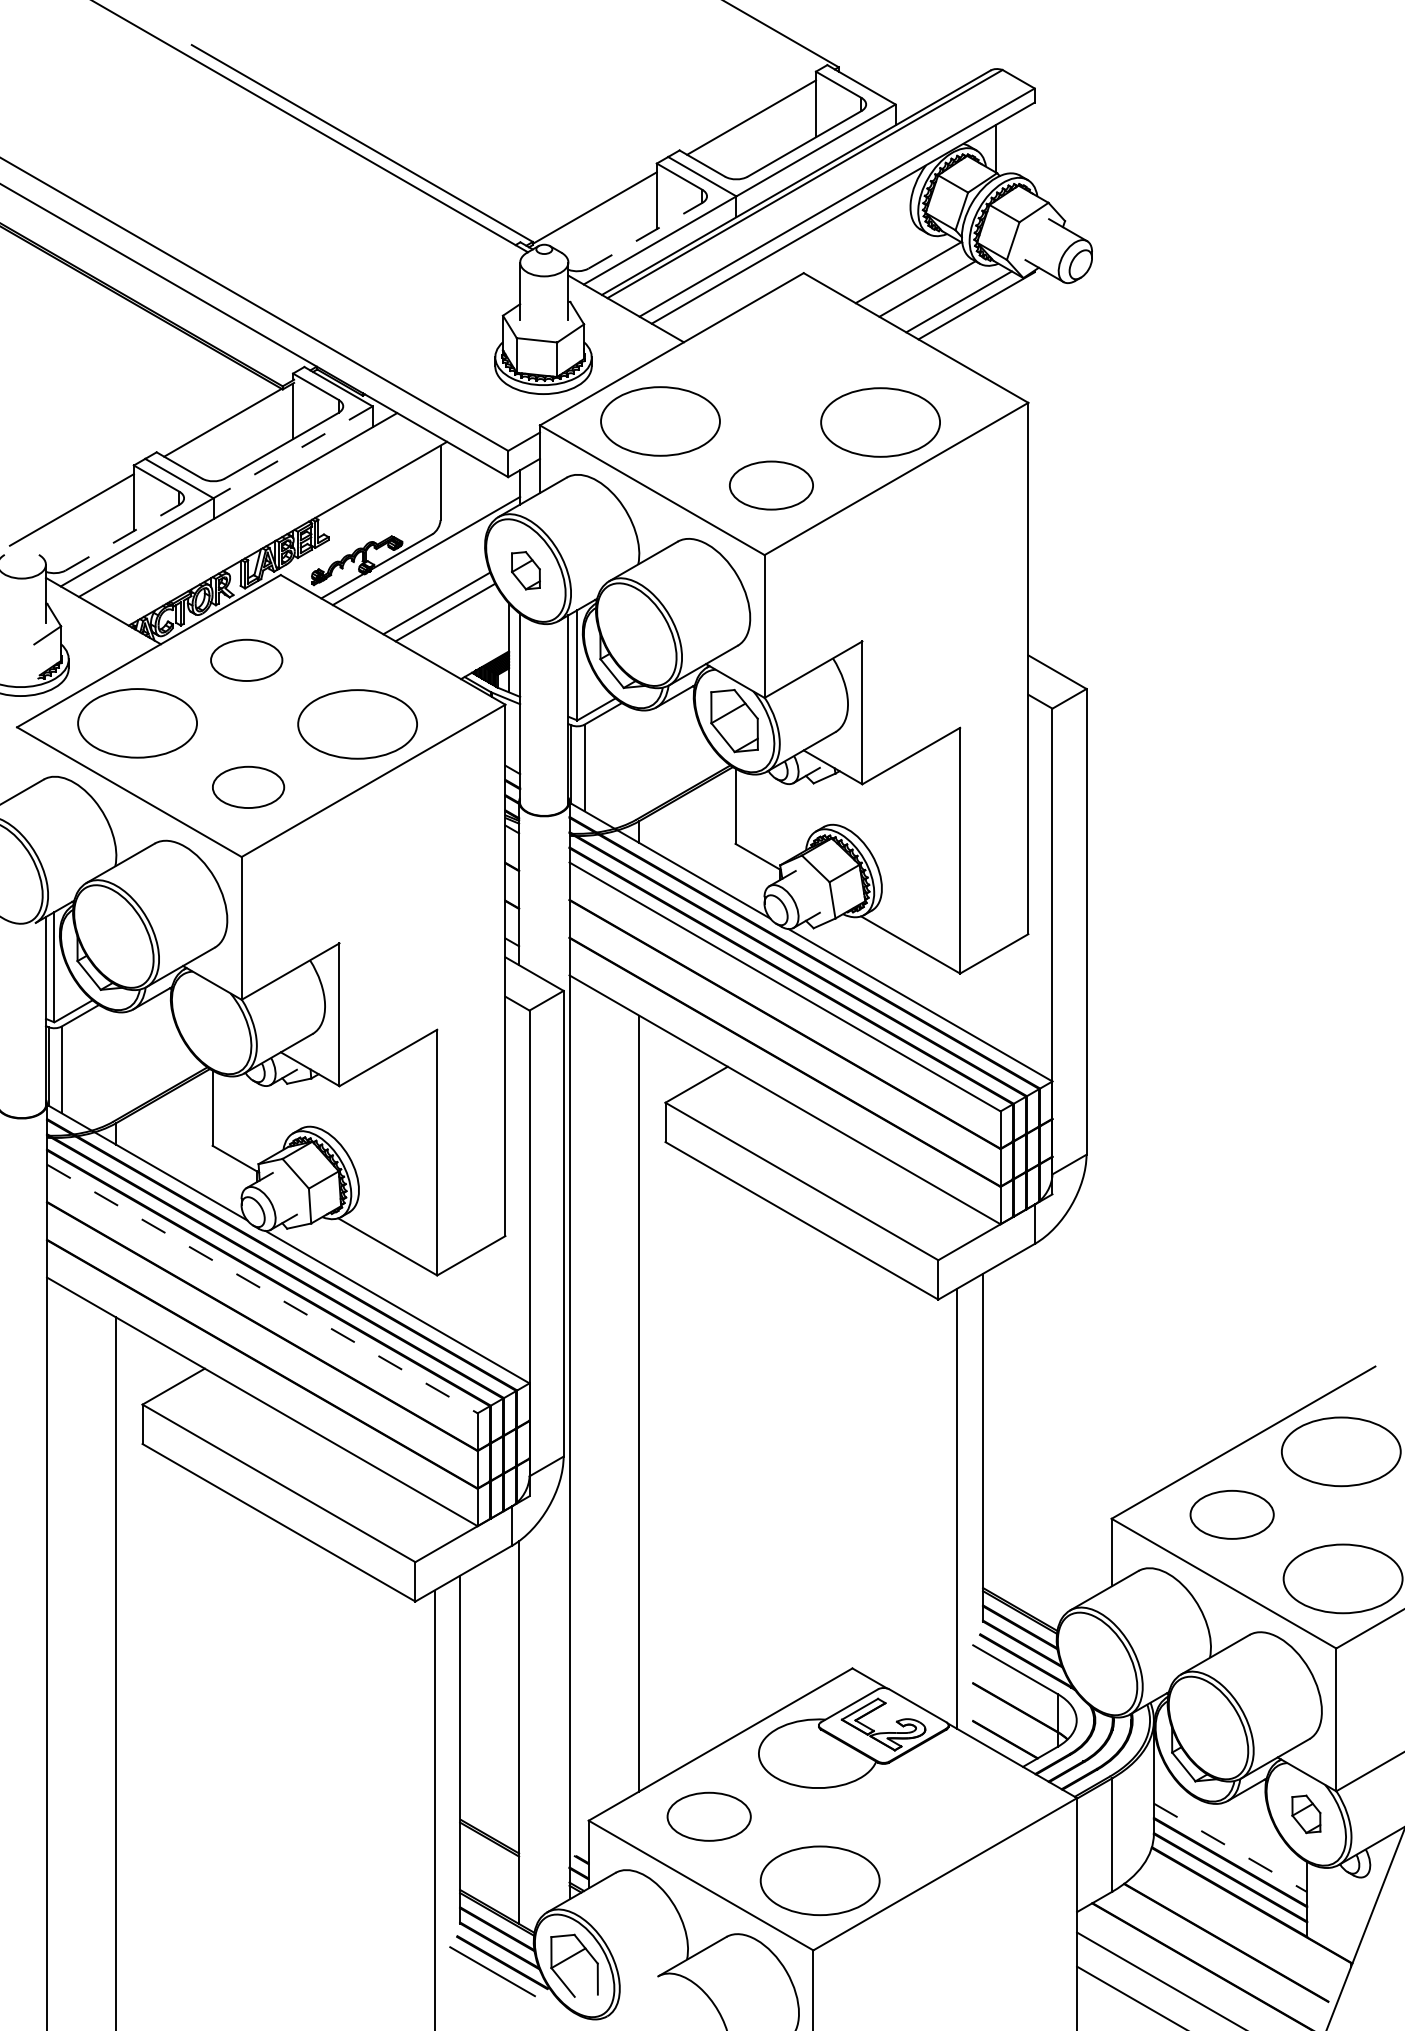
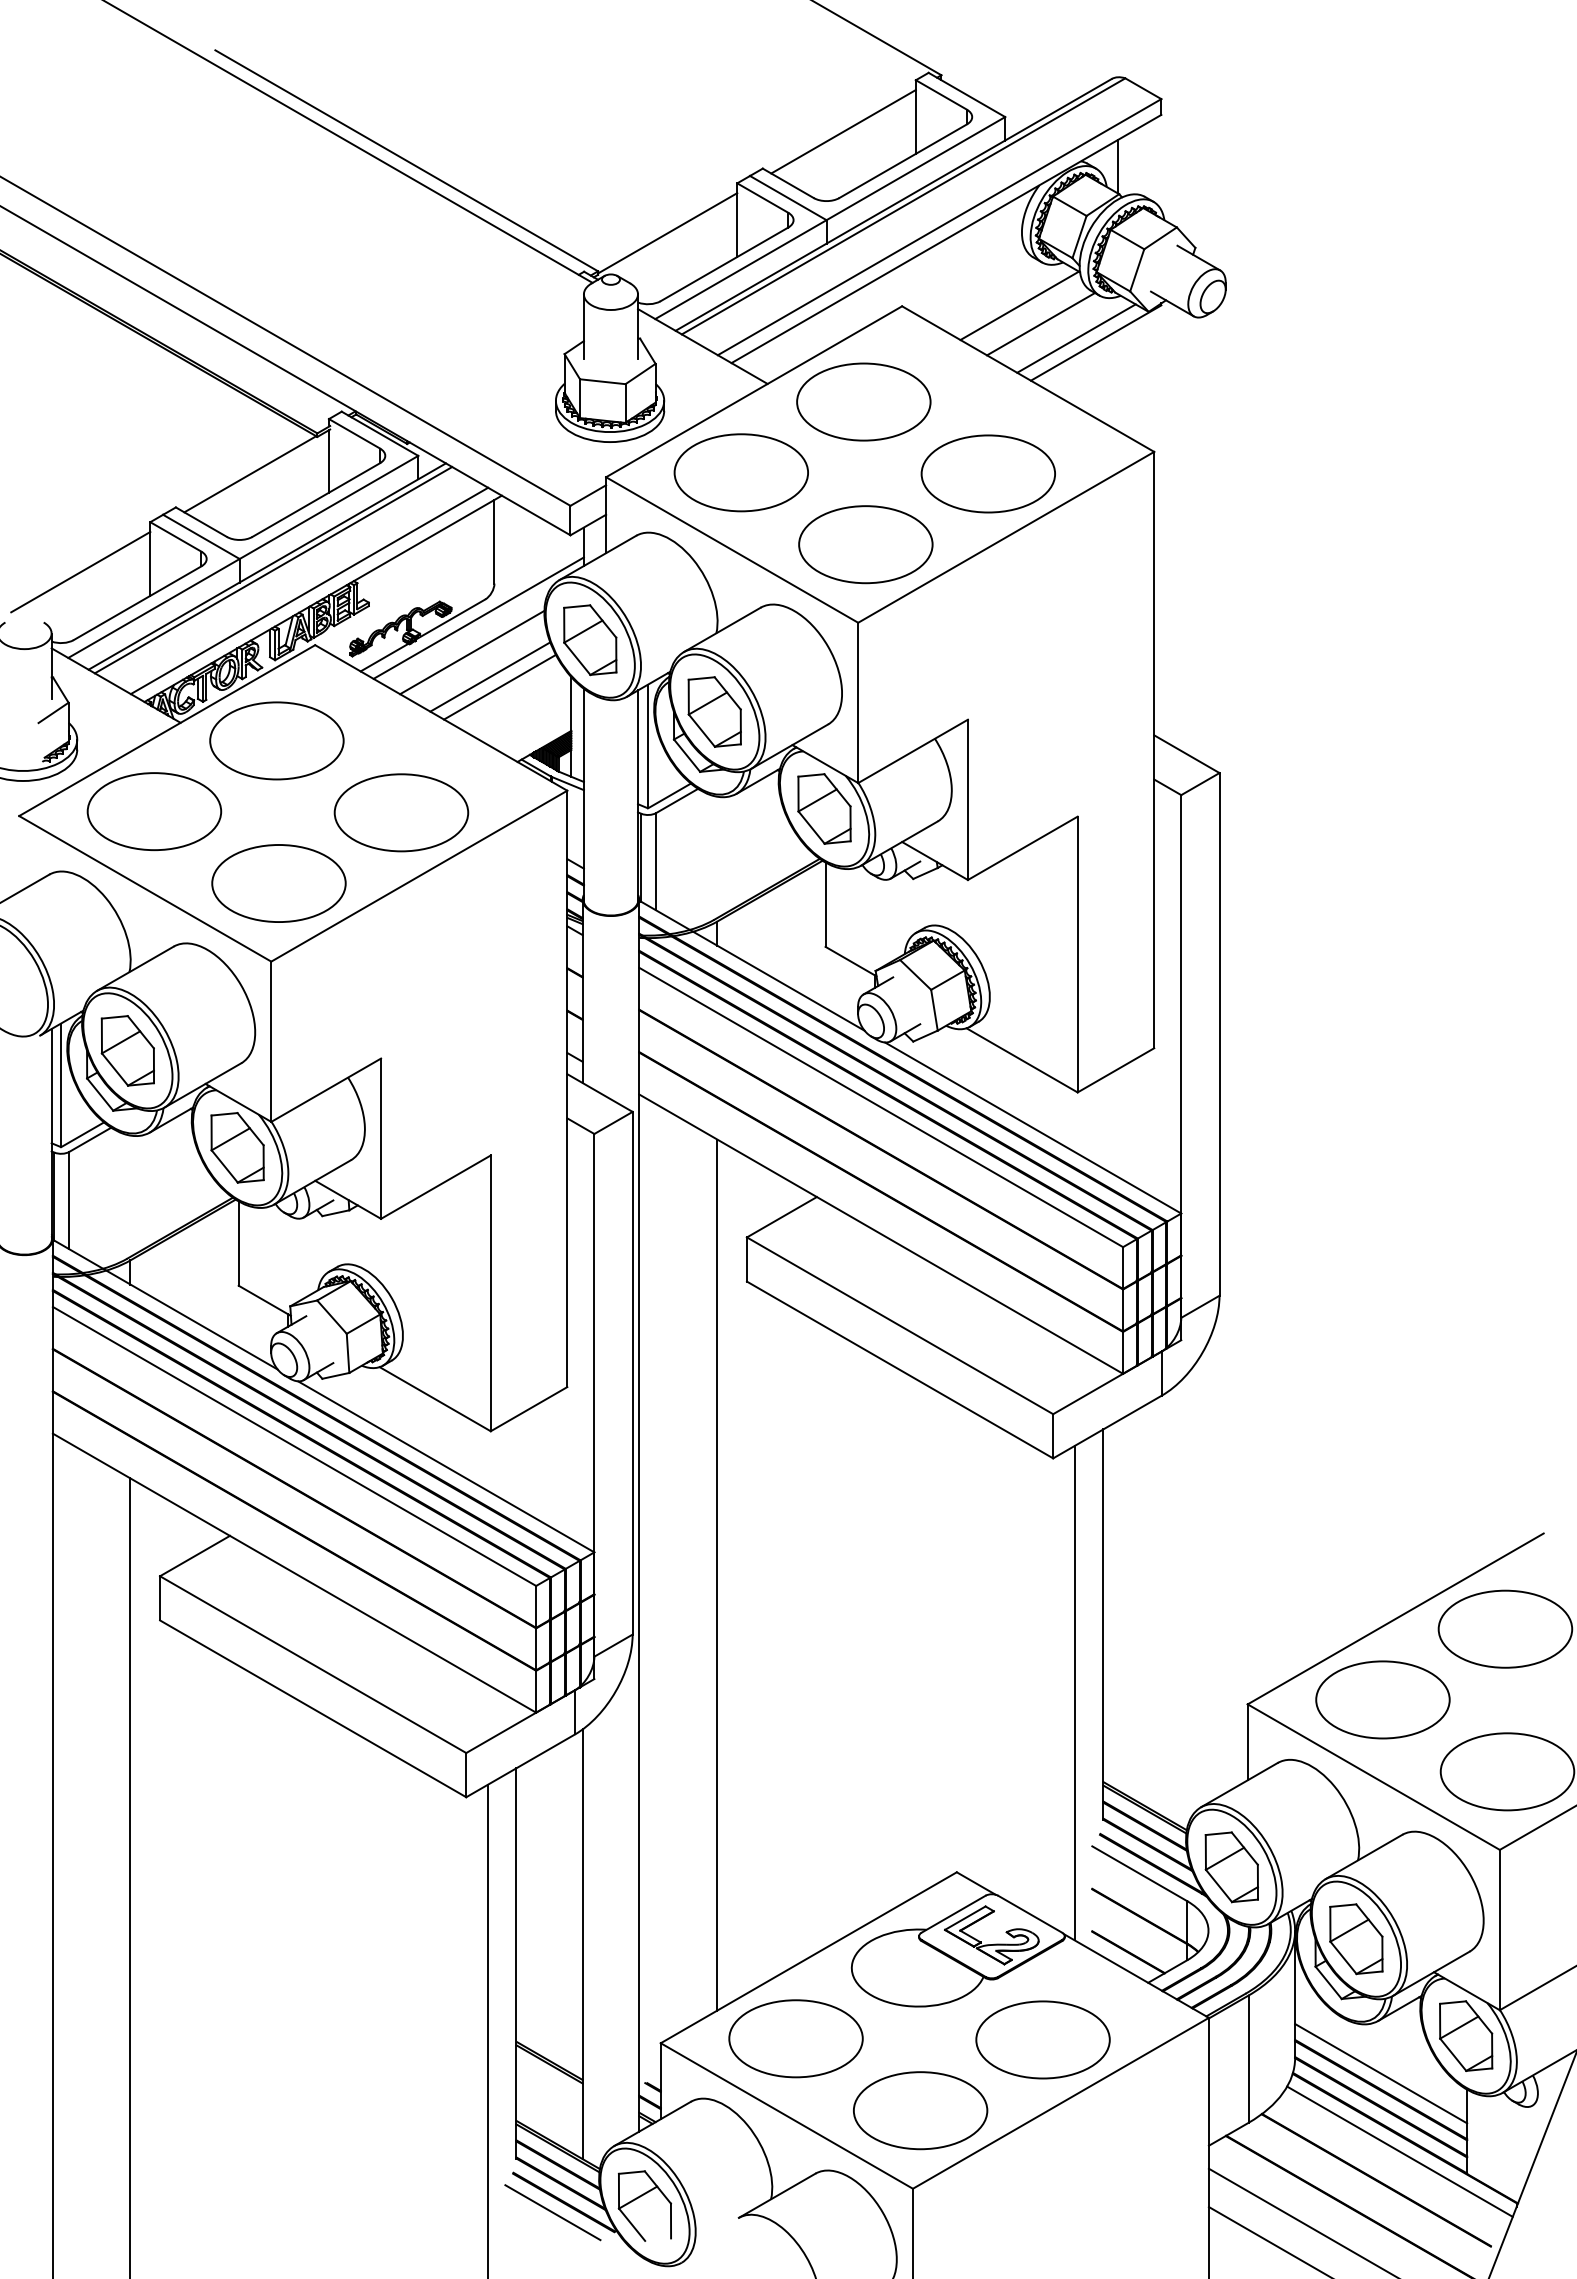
line: (645, 235) -> (724, 264), dashed -> solid
part: (769, 357) -> (863, 401), added
line: (292, 452) -> (328, 507), dashed -> solid
part: (771, 485) -> (865, 544), size x1.43
line: (243, 508) -> (273, 570), added
line: (275, 526) -> (309, 590), added
line: (122, 537) -> (137, 603), dashed -> solid
part: (526, 570) -> (590, 640), size x1.67
line: (420, 581) -> (472, 652), added
part: (636, 634) -> (714, 711), added
part: (246, 659) -> (276, 740), size x1.67
part: (248, 787) -> (278, 883), size x1.67
part: (113, 936) -> (127, 1050), added
part: (211, 1022) -> (237, 1147), added
line: (262, 1289) -> (294, 1446), dashed -> solid
part: (1231, 1514) -> (1382, 1699), size x1.43
part: (1097, 1664) -> (1231, 1867), added
part: (1208, 1728) -> (1356, 1939), added
part: (1306, 1813) -> (1466, 2035), size x1.67
part: (708, 1816) -> (795, 2038), size x1.43
part: (928, 1817) -> (1042, 2039), added
line: (1230, 1847) -> (1381, 2073), dashed -> solid
line: (1246, 1917) -> (1399, 2151), added

